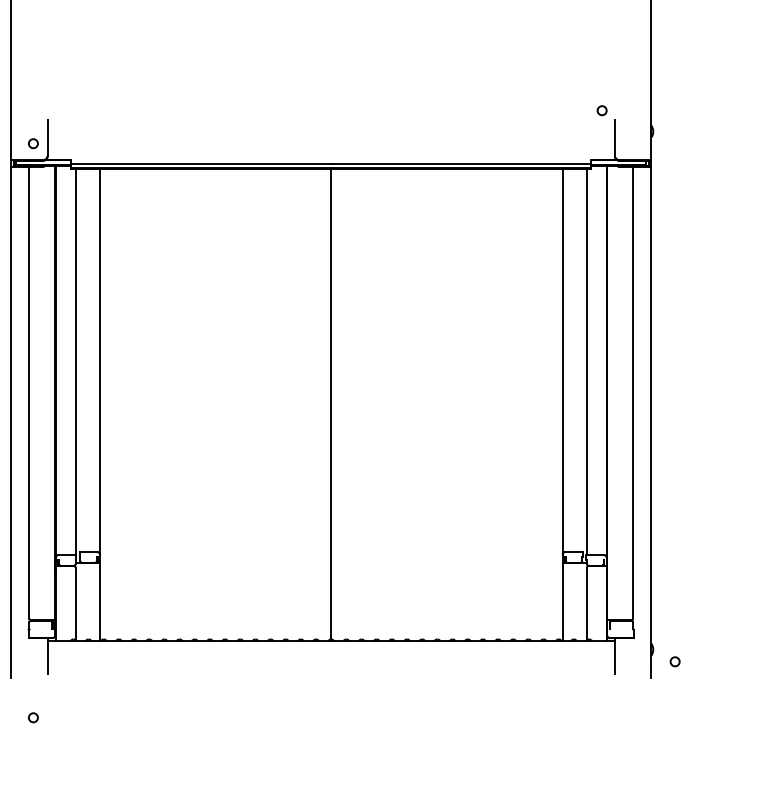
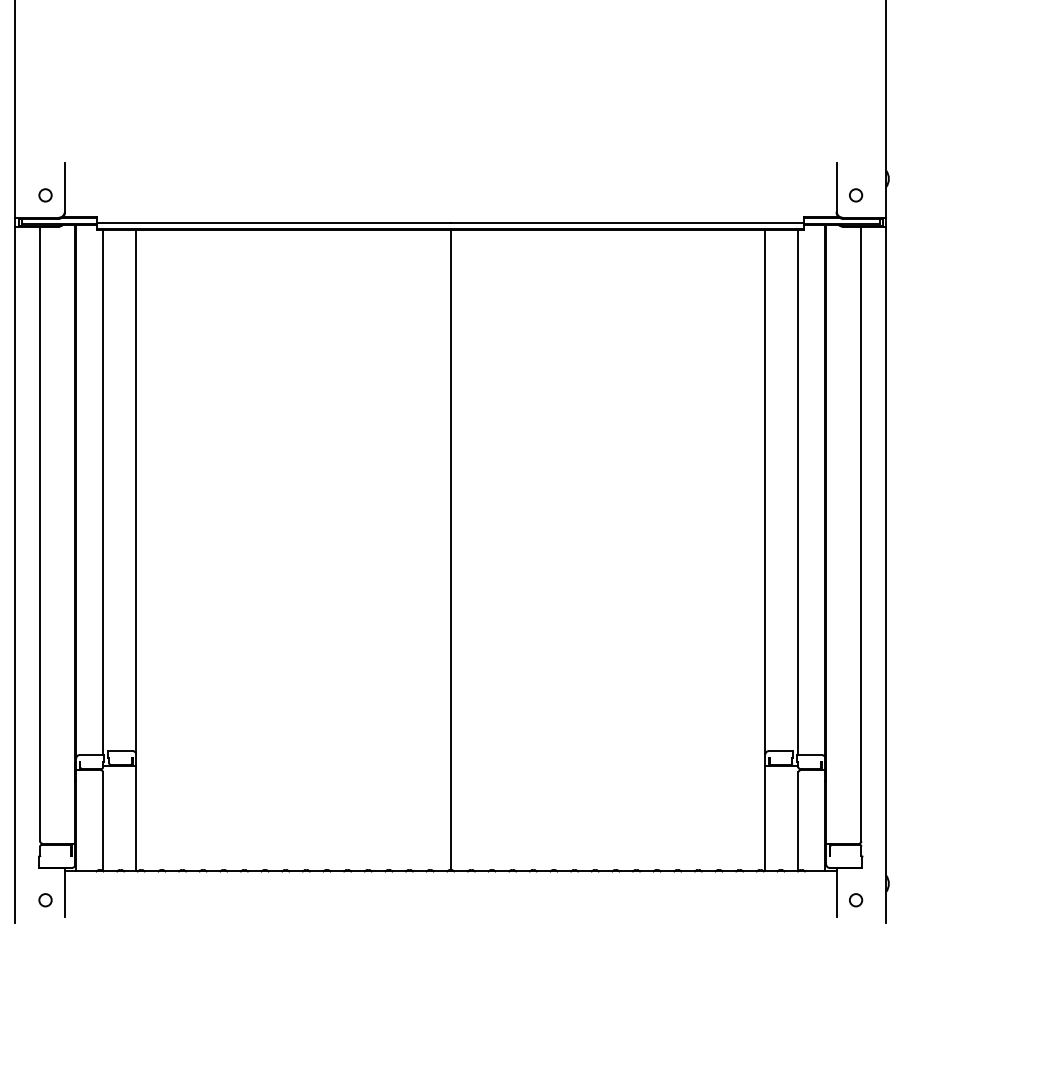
circle: (601, 110) -> (855, 195), moved
circle: (674, 661) -> (855, 899), moved
circle: (33, 717) -> (45, 899), moved

